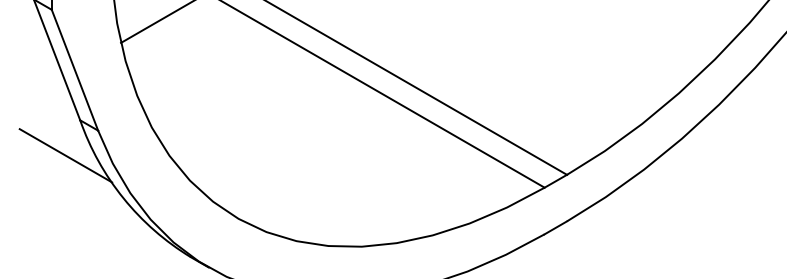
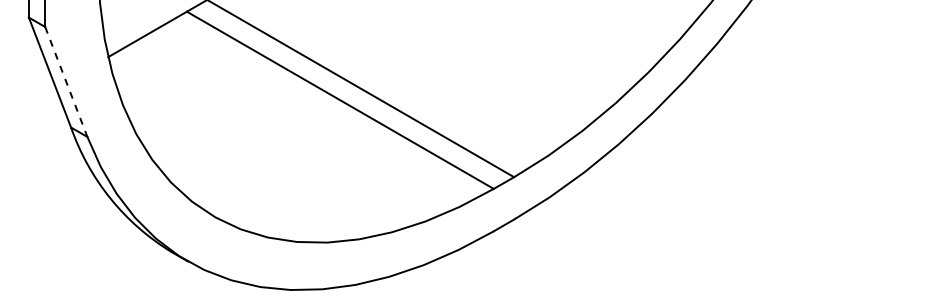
line: (75, 70) -> (66, 82), solid -> dashed
line: (66, 155) -> (58, 159), removed

